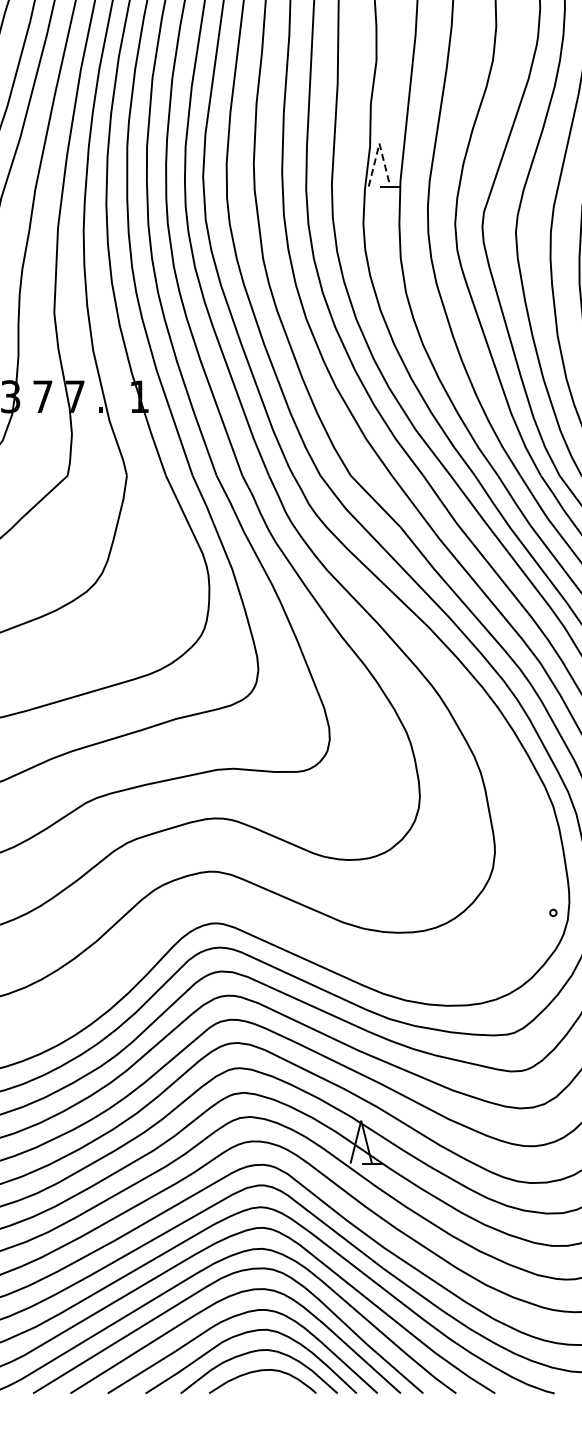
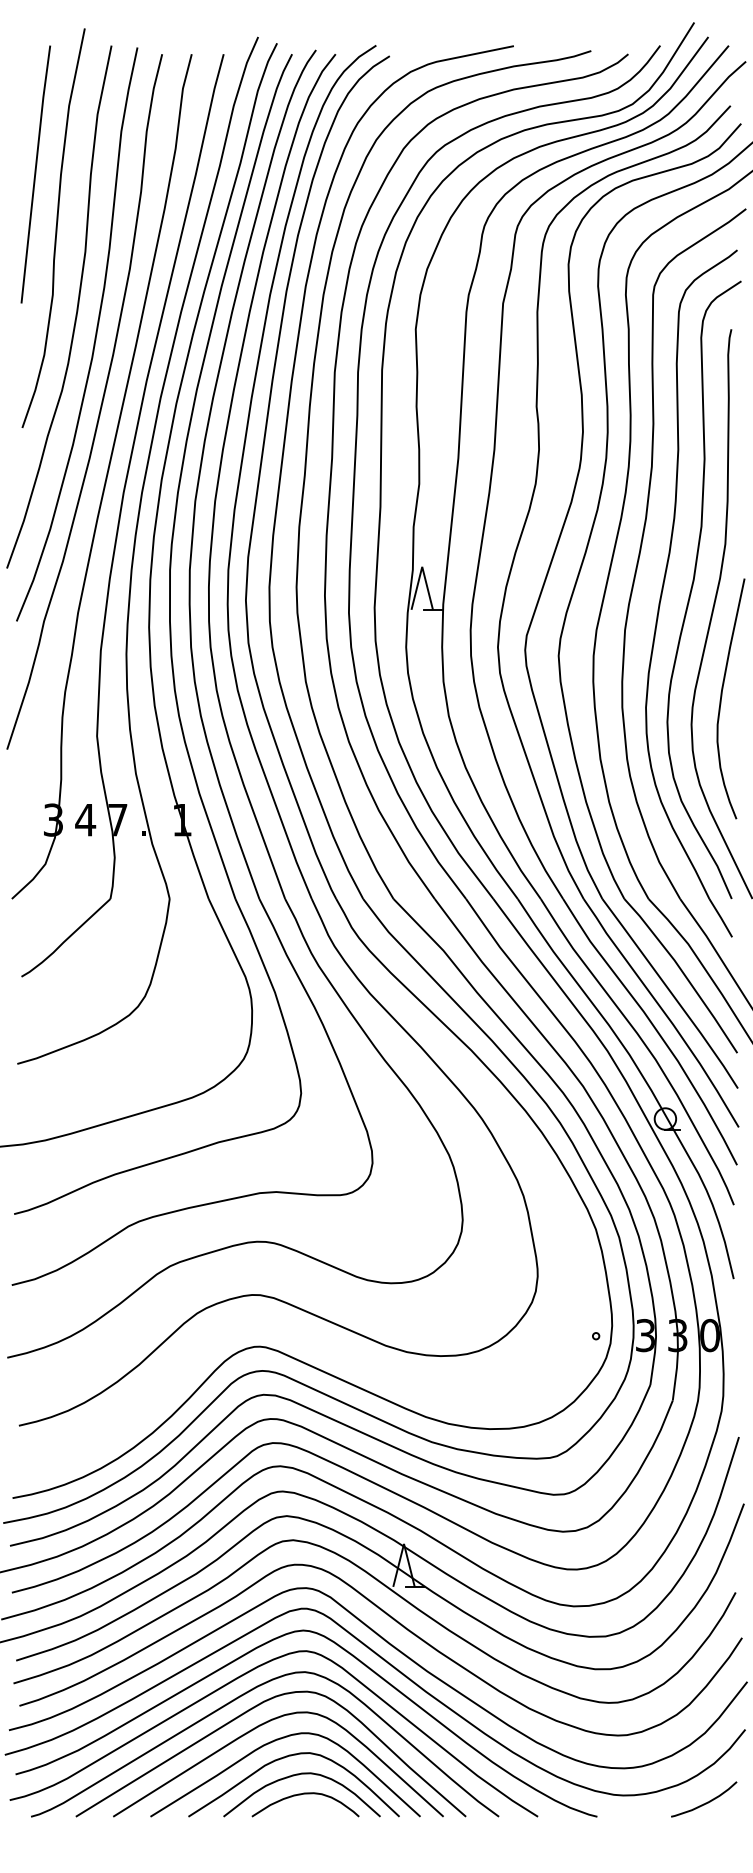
line: (379, 143) -> (422, 566), dashed -> solid
text: (42, 397) -> (85, 820), 7 -> 4

